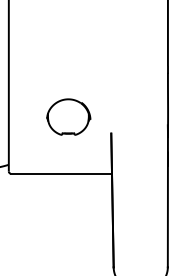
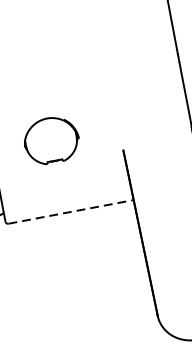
part: (68, 116) -> (51, 139), moved
line: (61, 173) -> (71, 211), solid -> dashed

